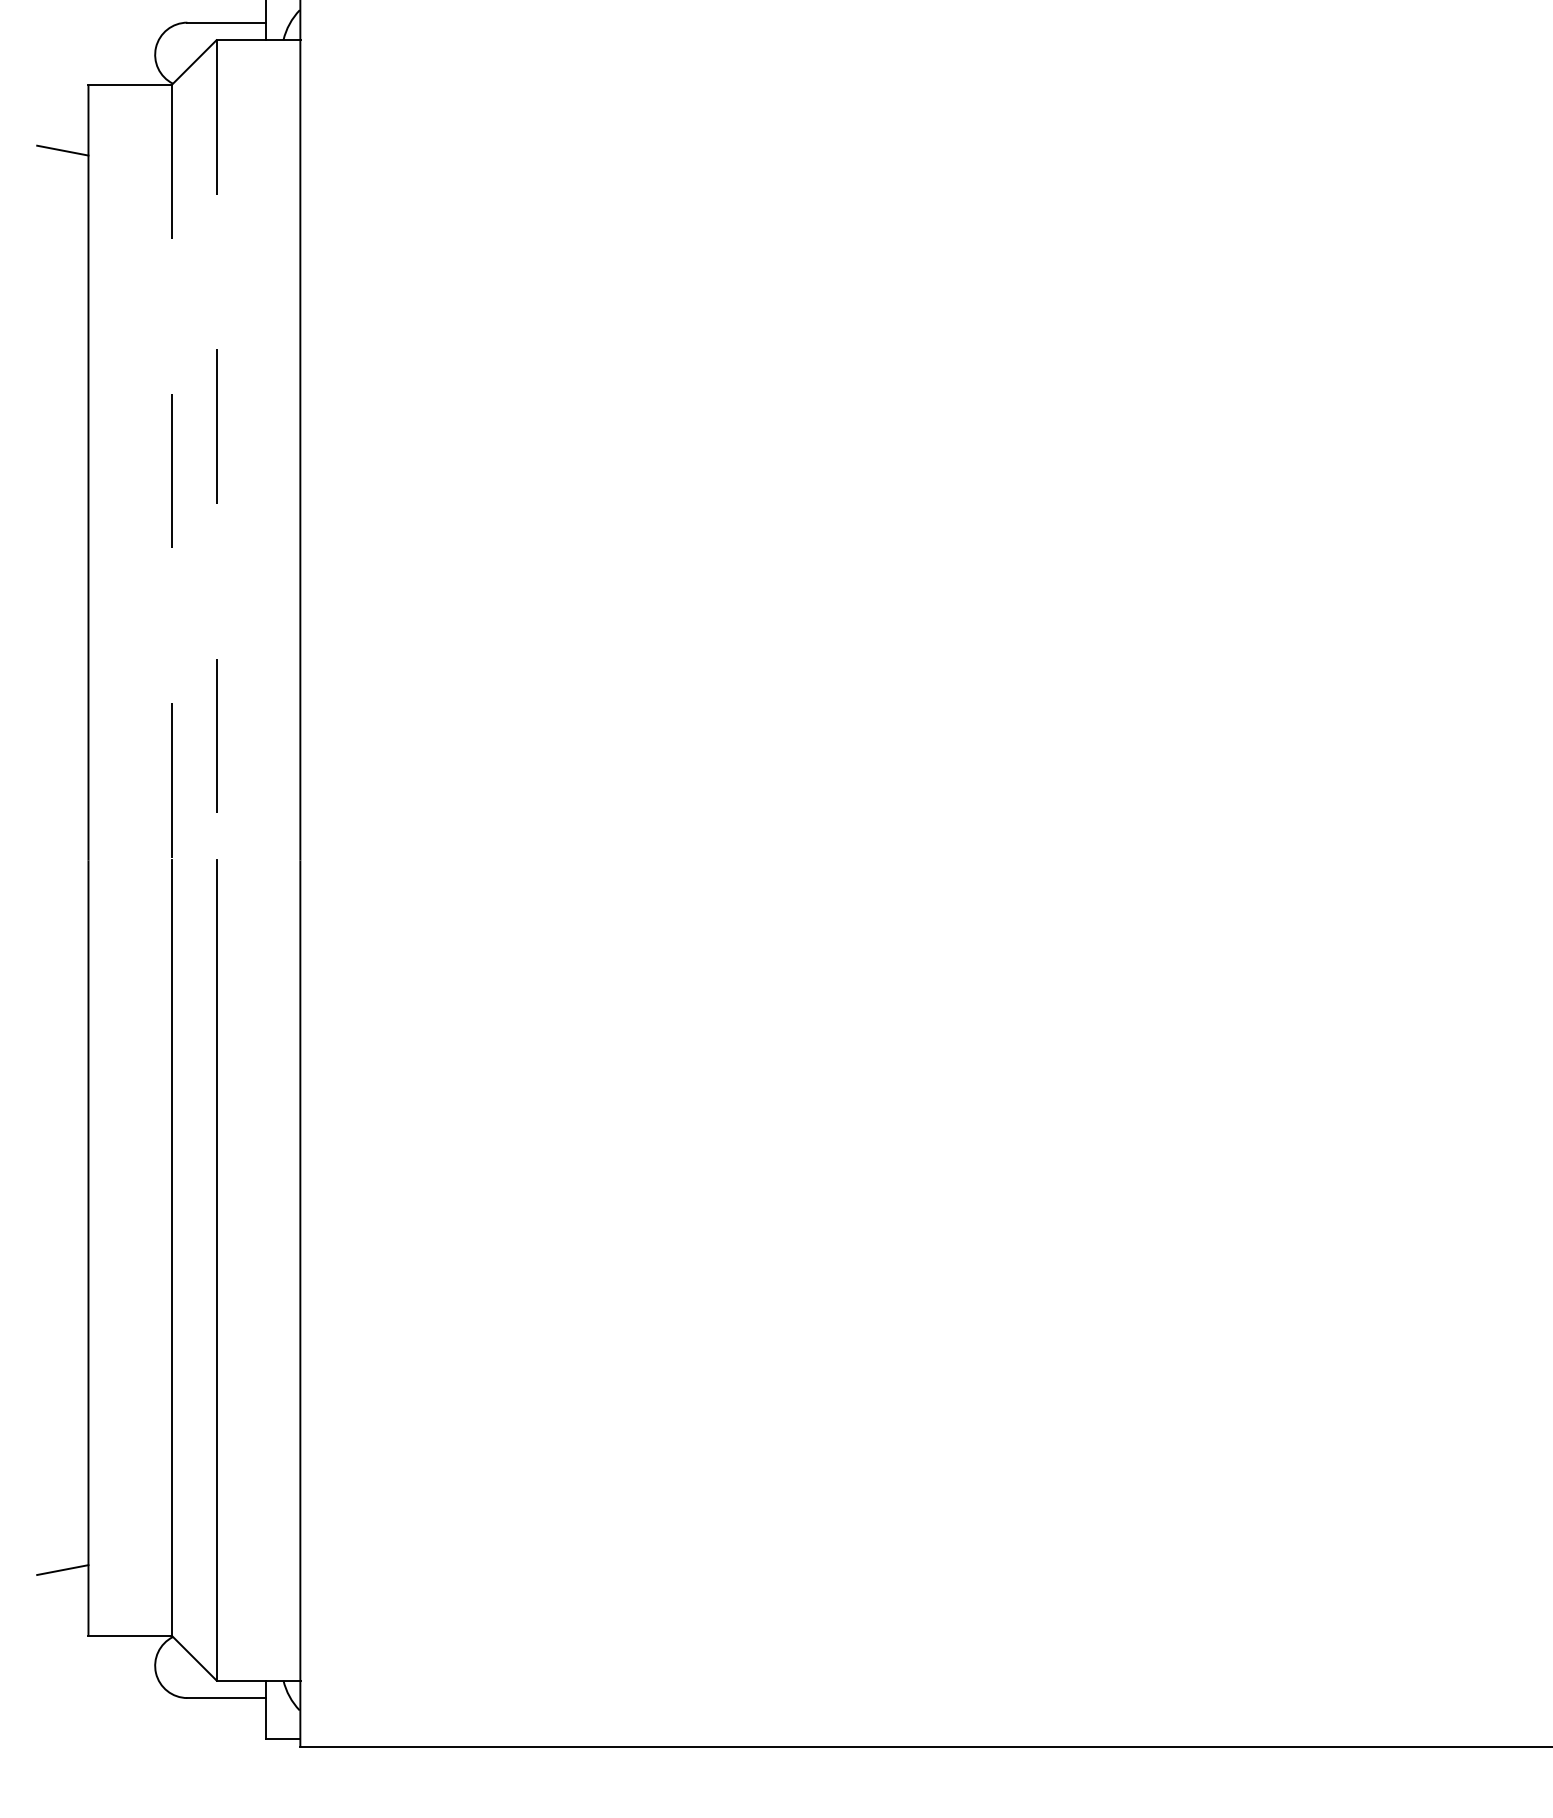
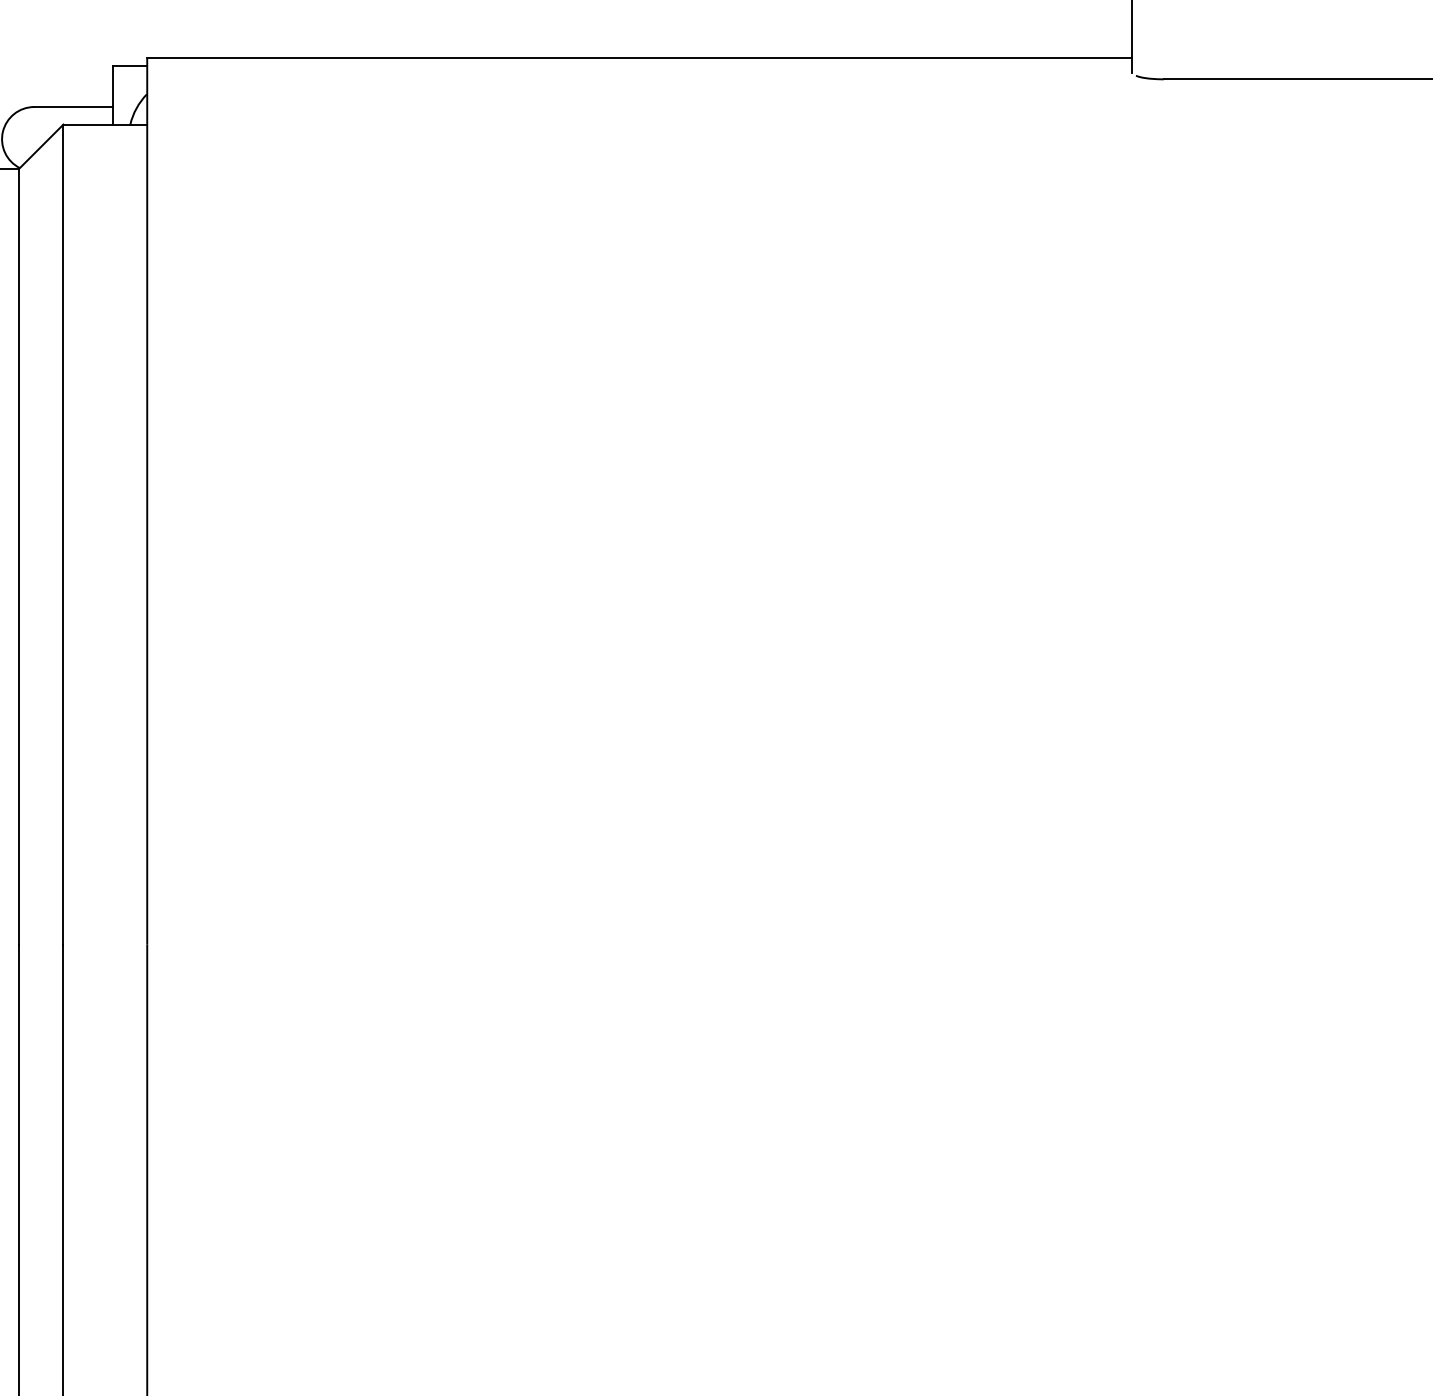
line: (216, 450) -> (63, 534), dashed -> solid
line: (172, 472) -> (19, 556), dashed -> solid

